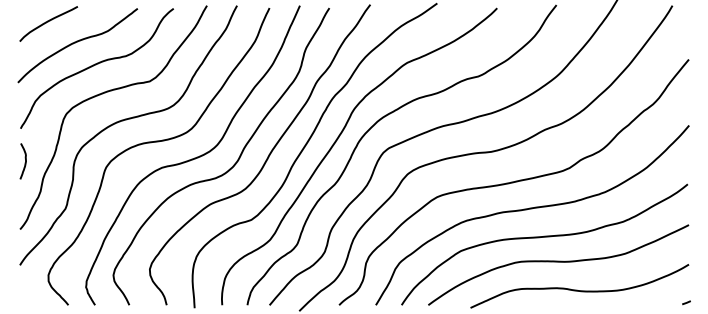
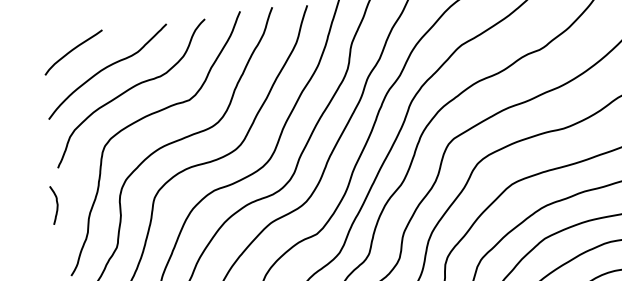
curve: (24, 162) -> (56, 206), moved

